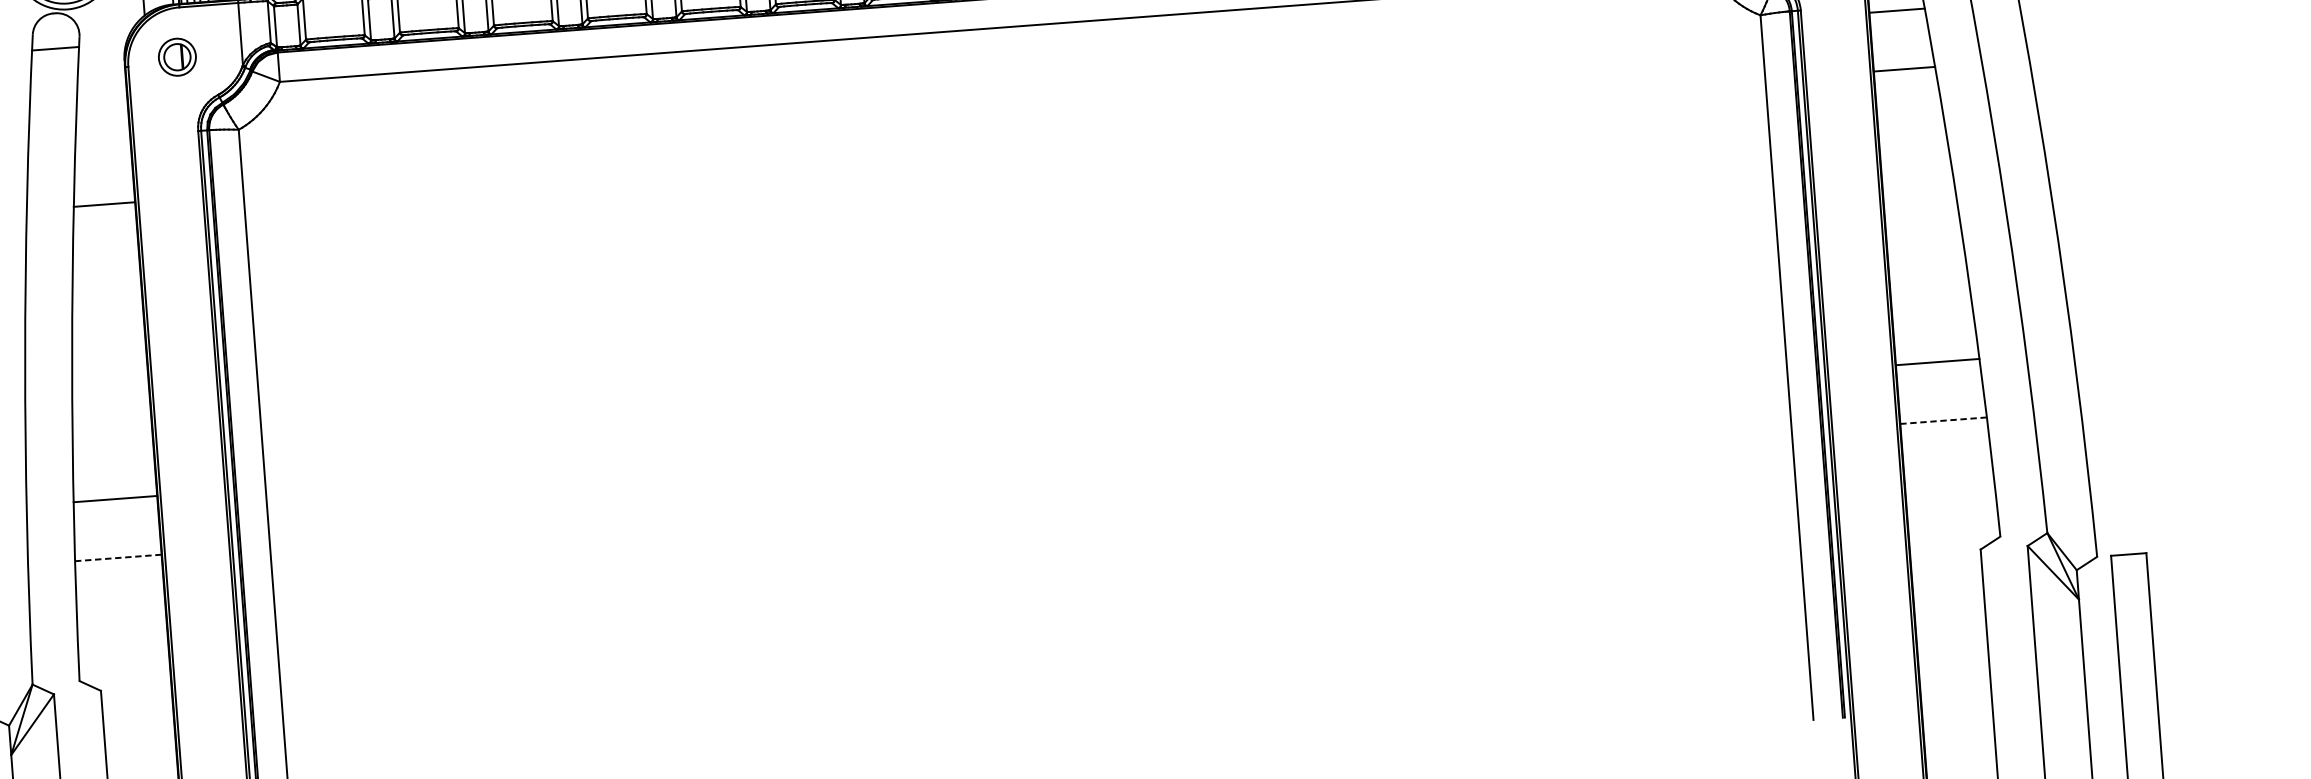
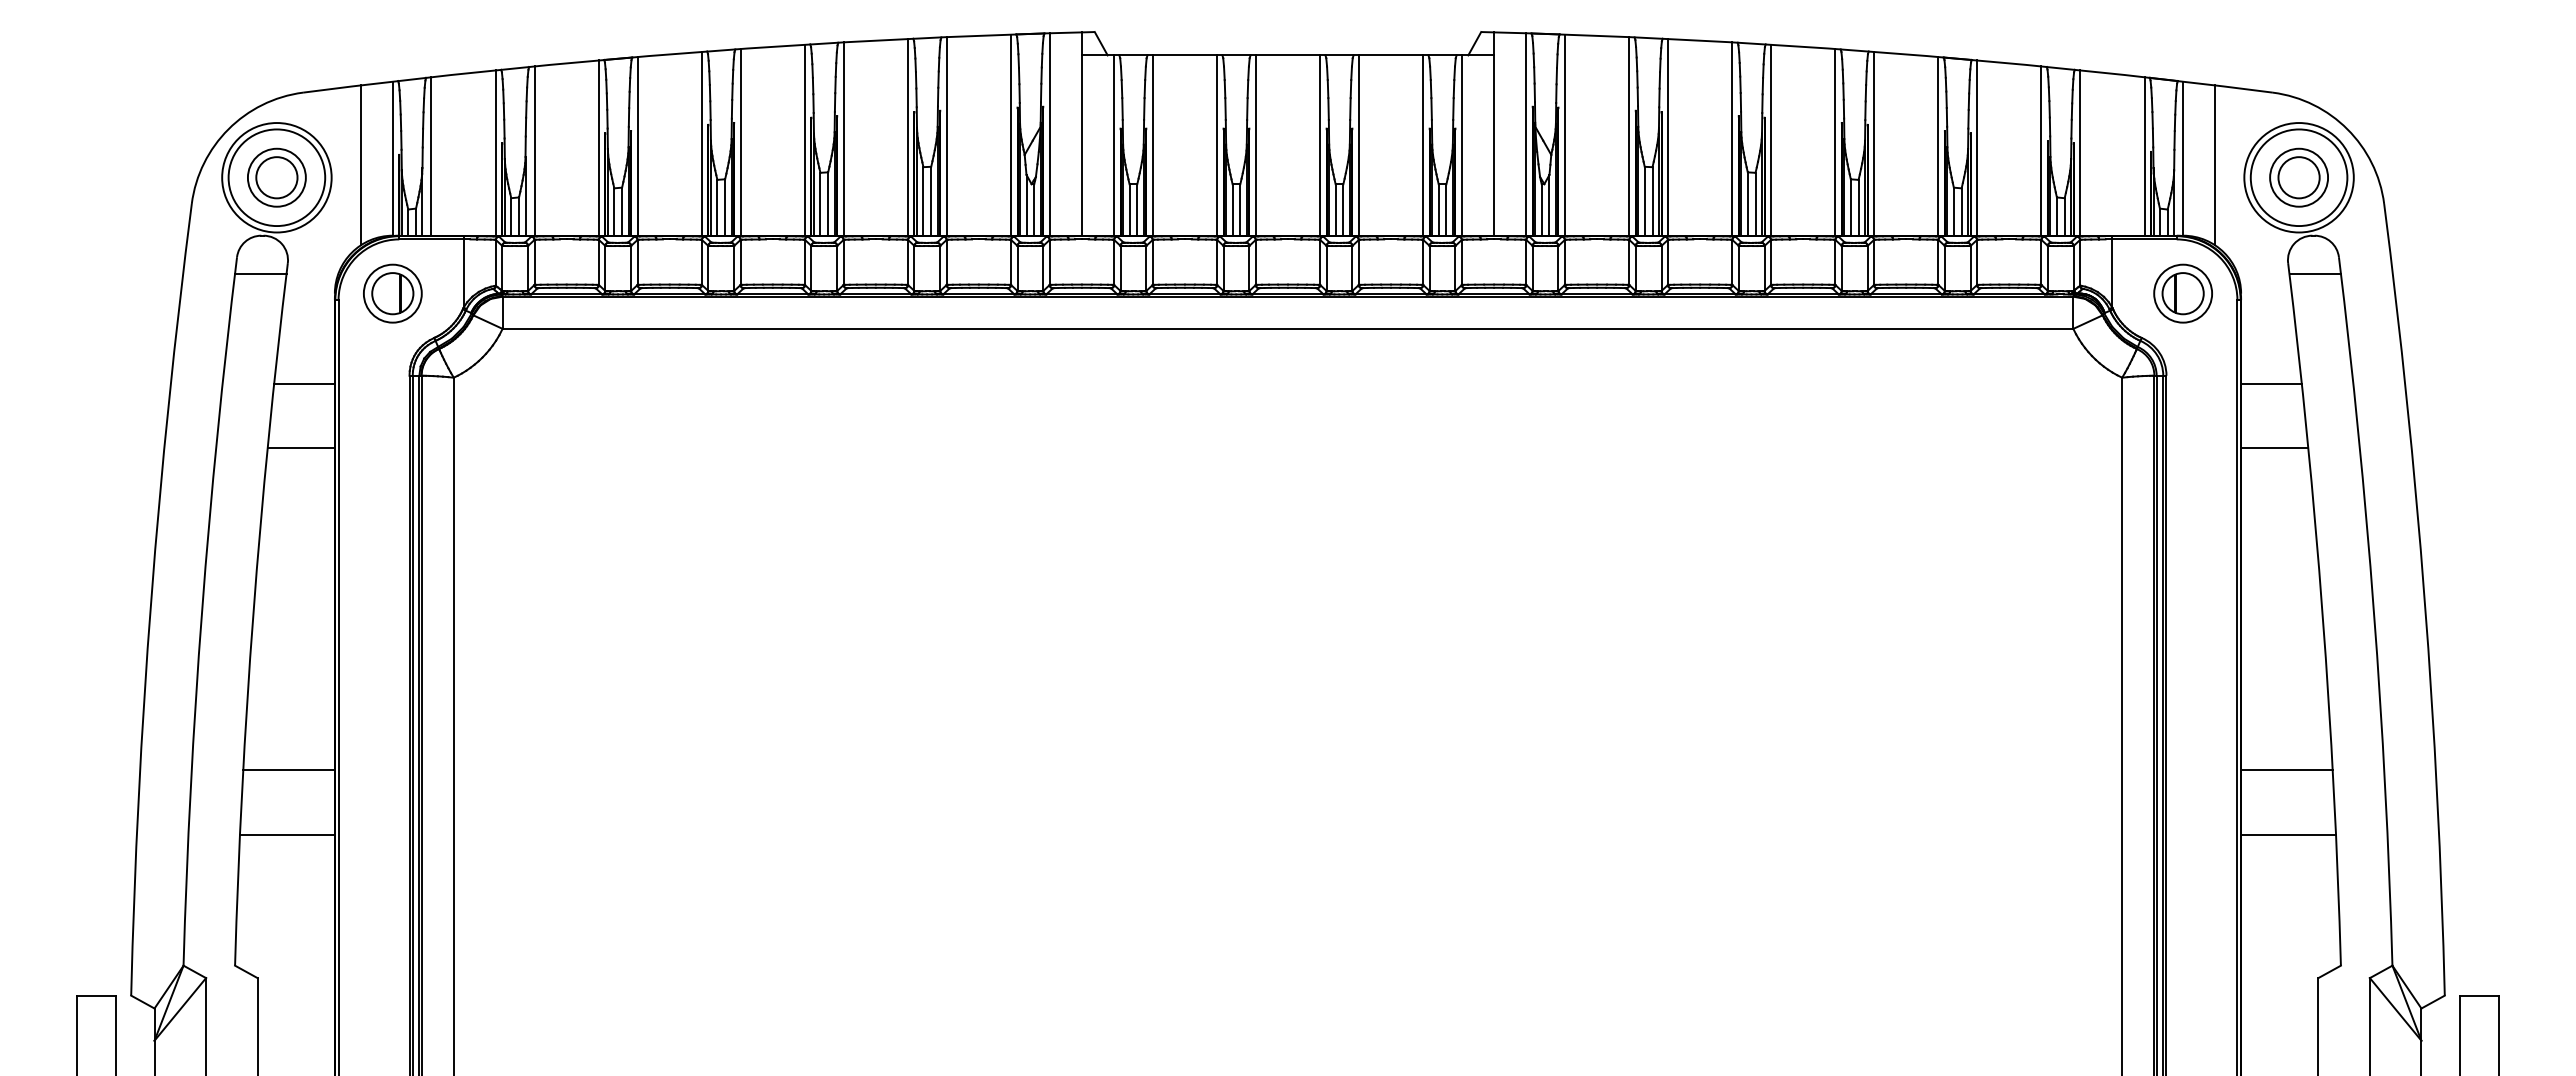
part: (177, 57) -> (392, 293), size x1.43
line: (102, 145) -> (304, 383), added
line: (1943, 420) -> (2288, 834), dashed -> solid
line: (117, 557) -> (286, 834), dashed -> solid

